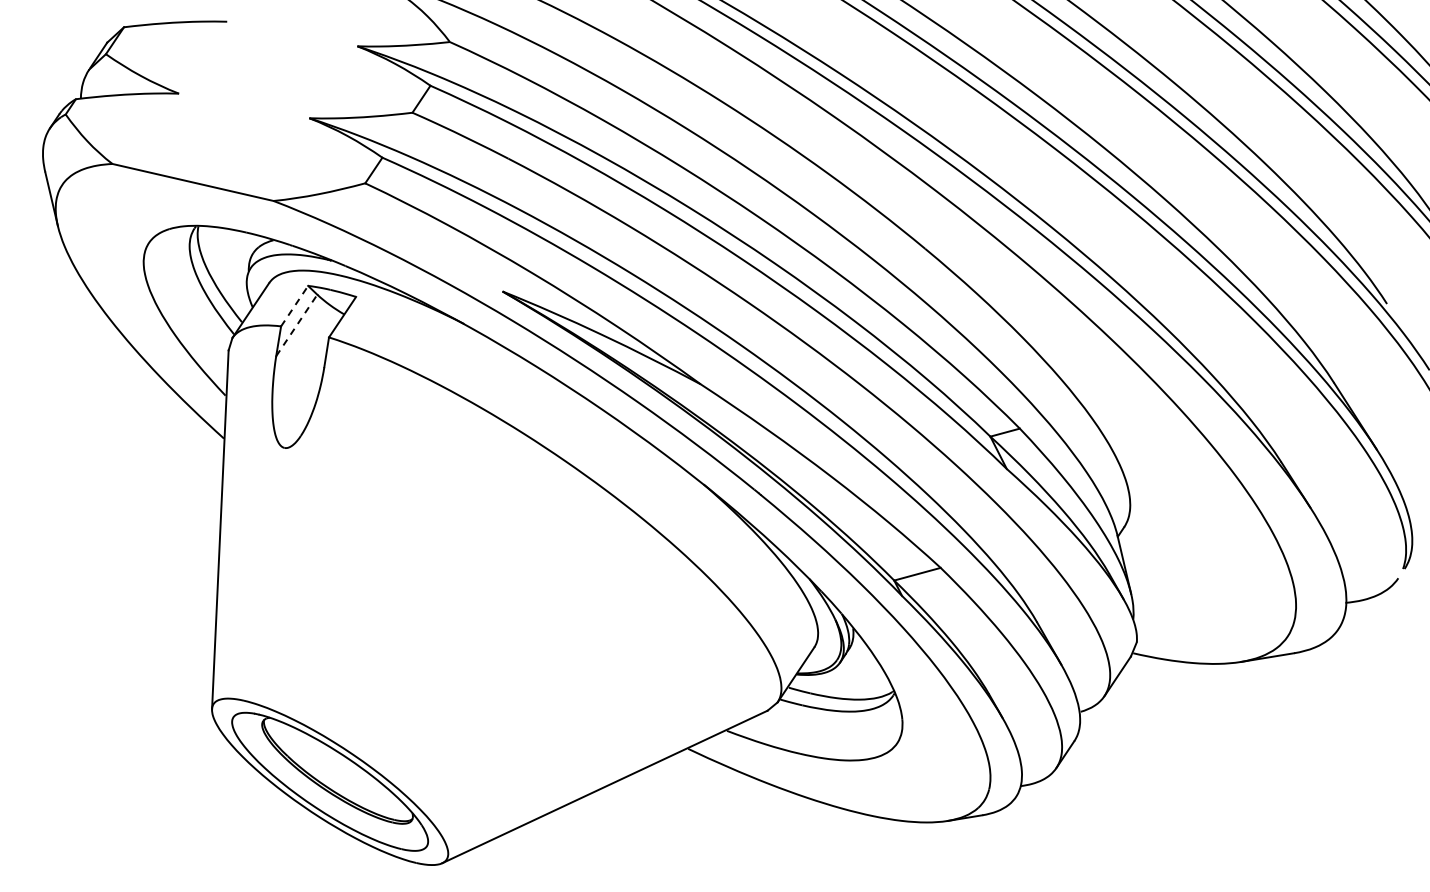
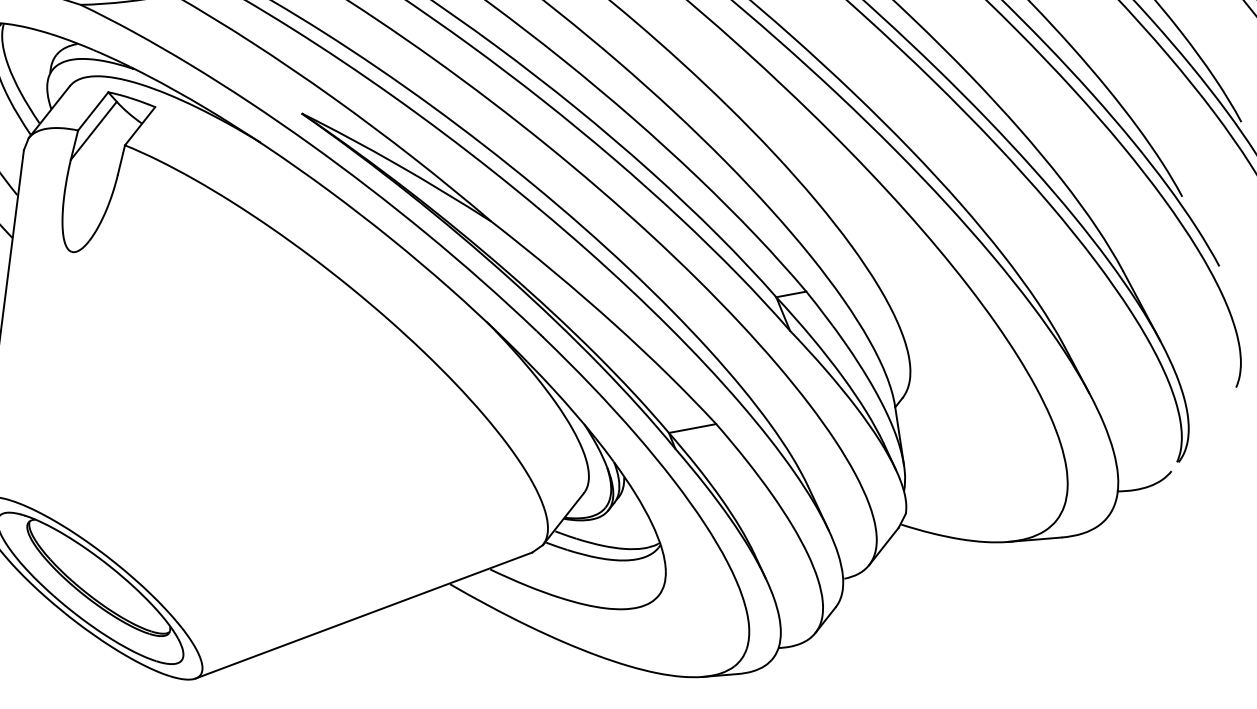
line: (294, 305) -> (93, 110), dashed -> solid
line: (297, 325) -> (94, 130), dashed -> solid

